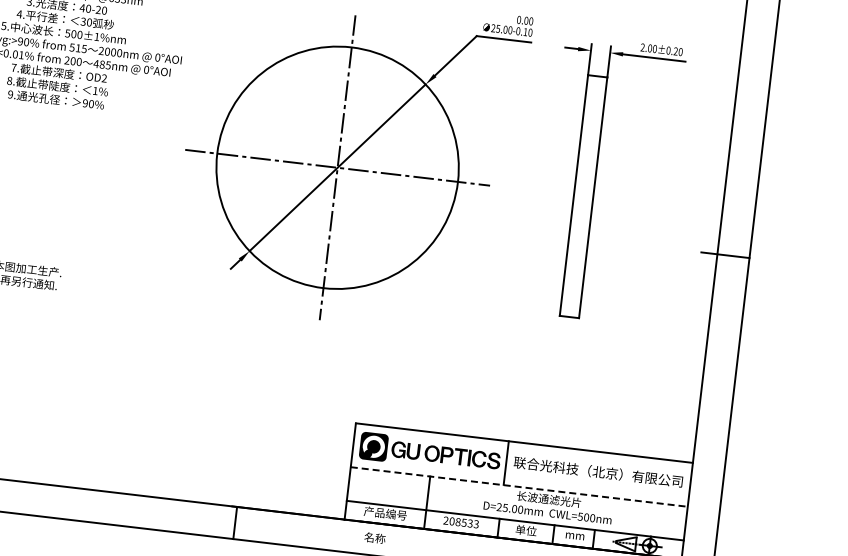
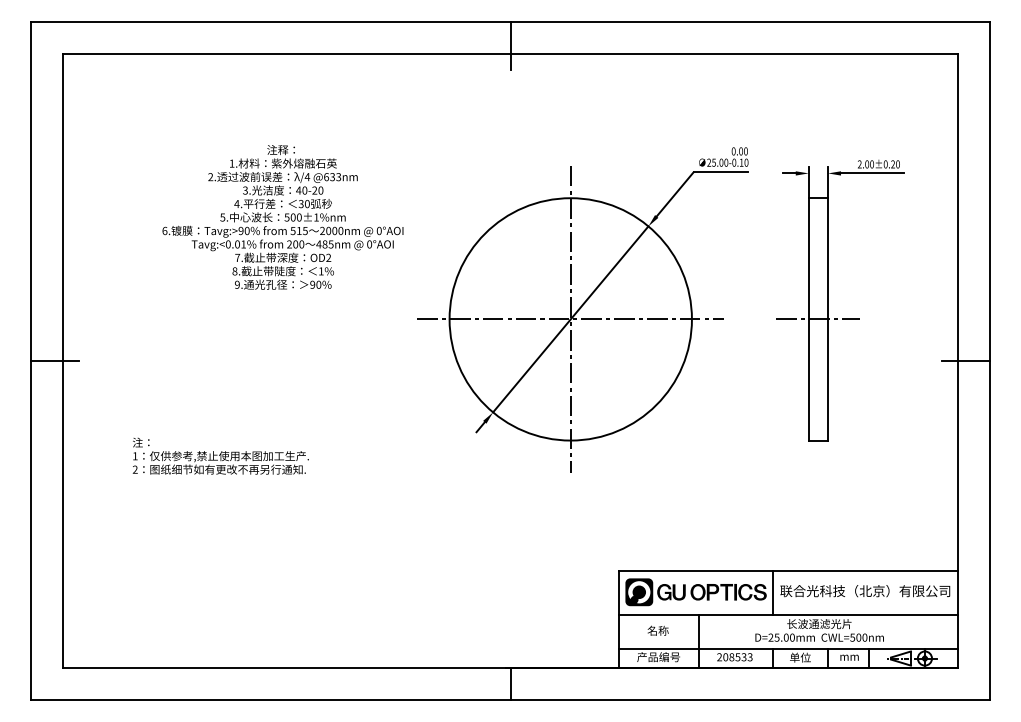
line: (583, 196) -> (818, 319), added
line: (519, 487) -> (788, 615), dashed -> solid
text: (374, 537) -> (657, 630), moved

